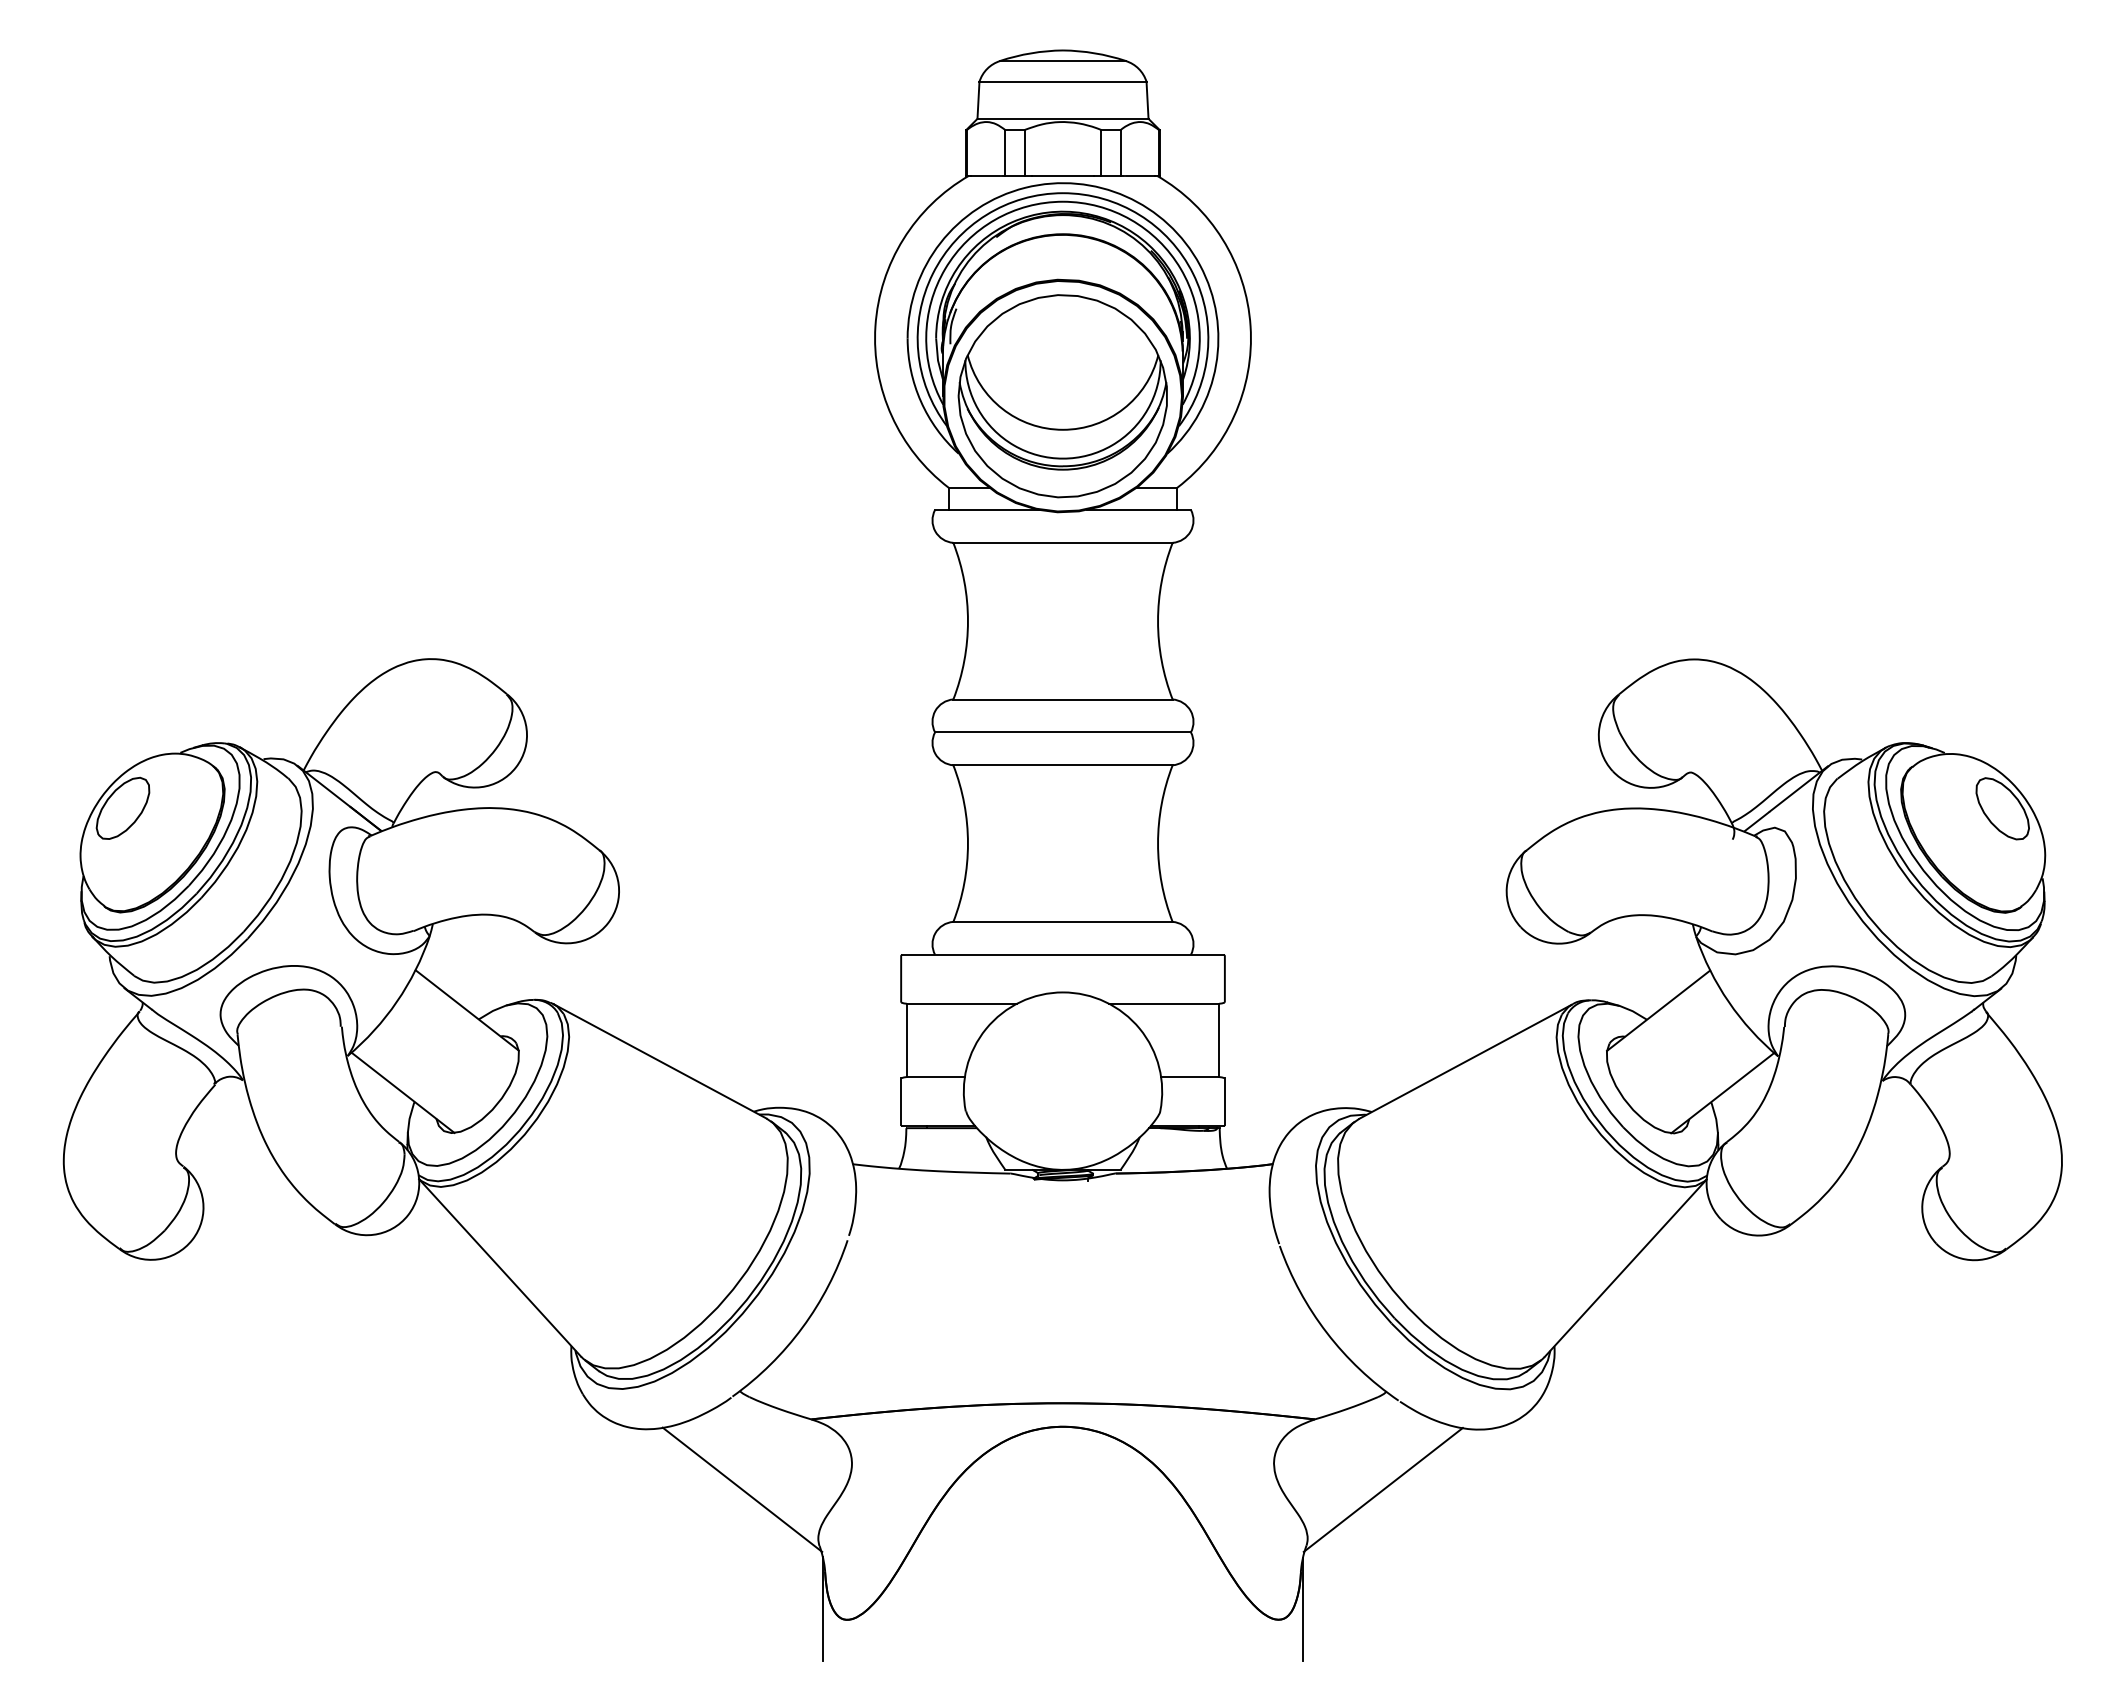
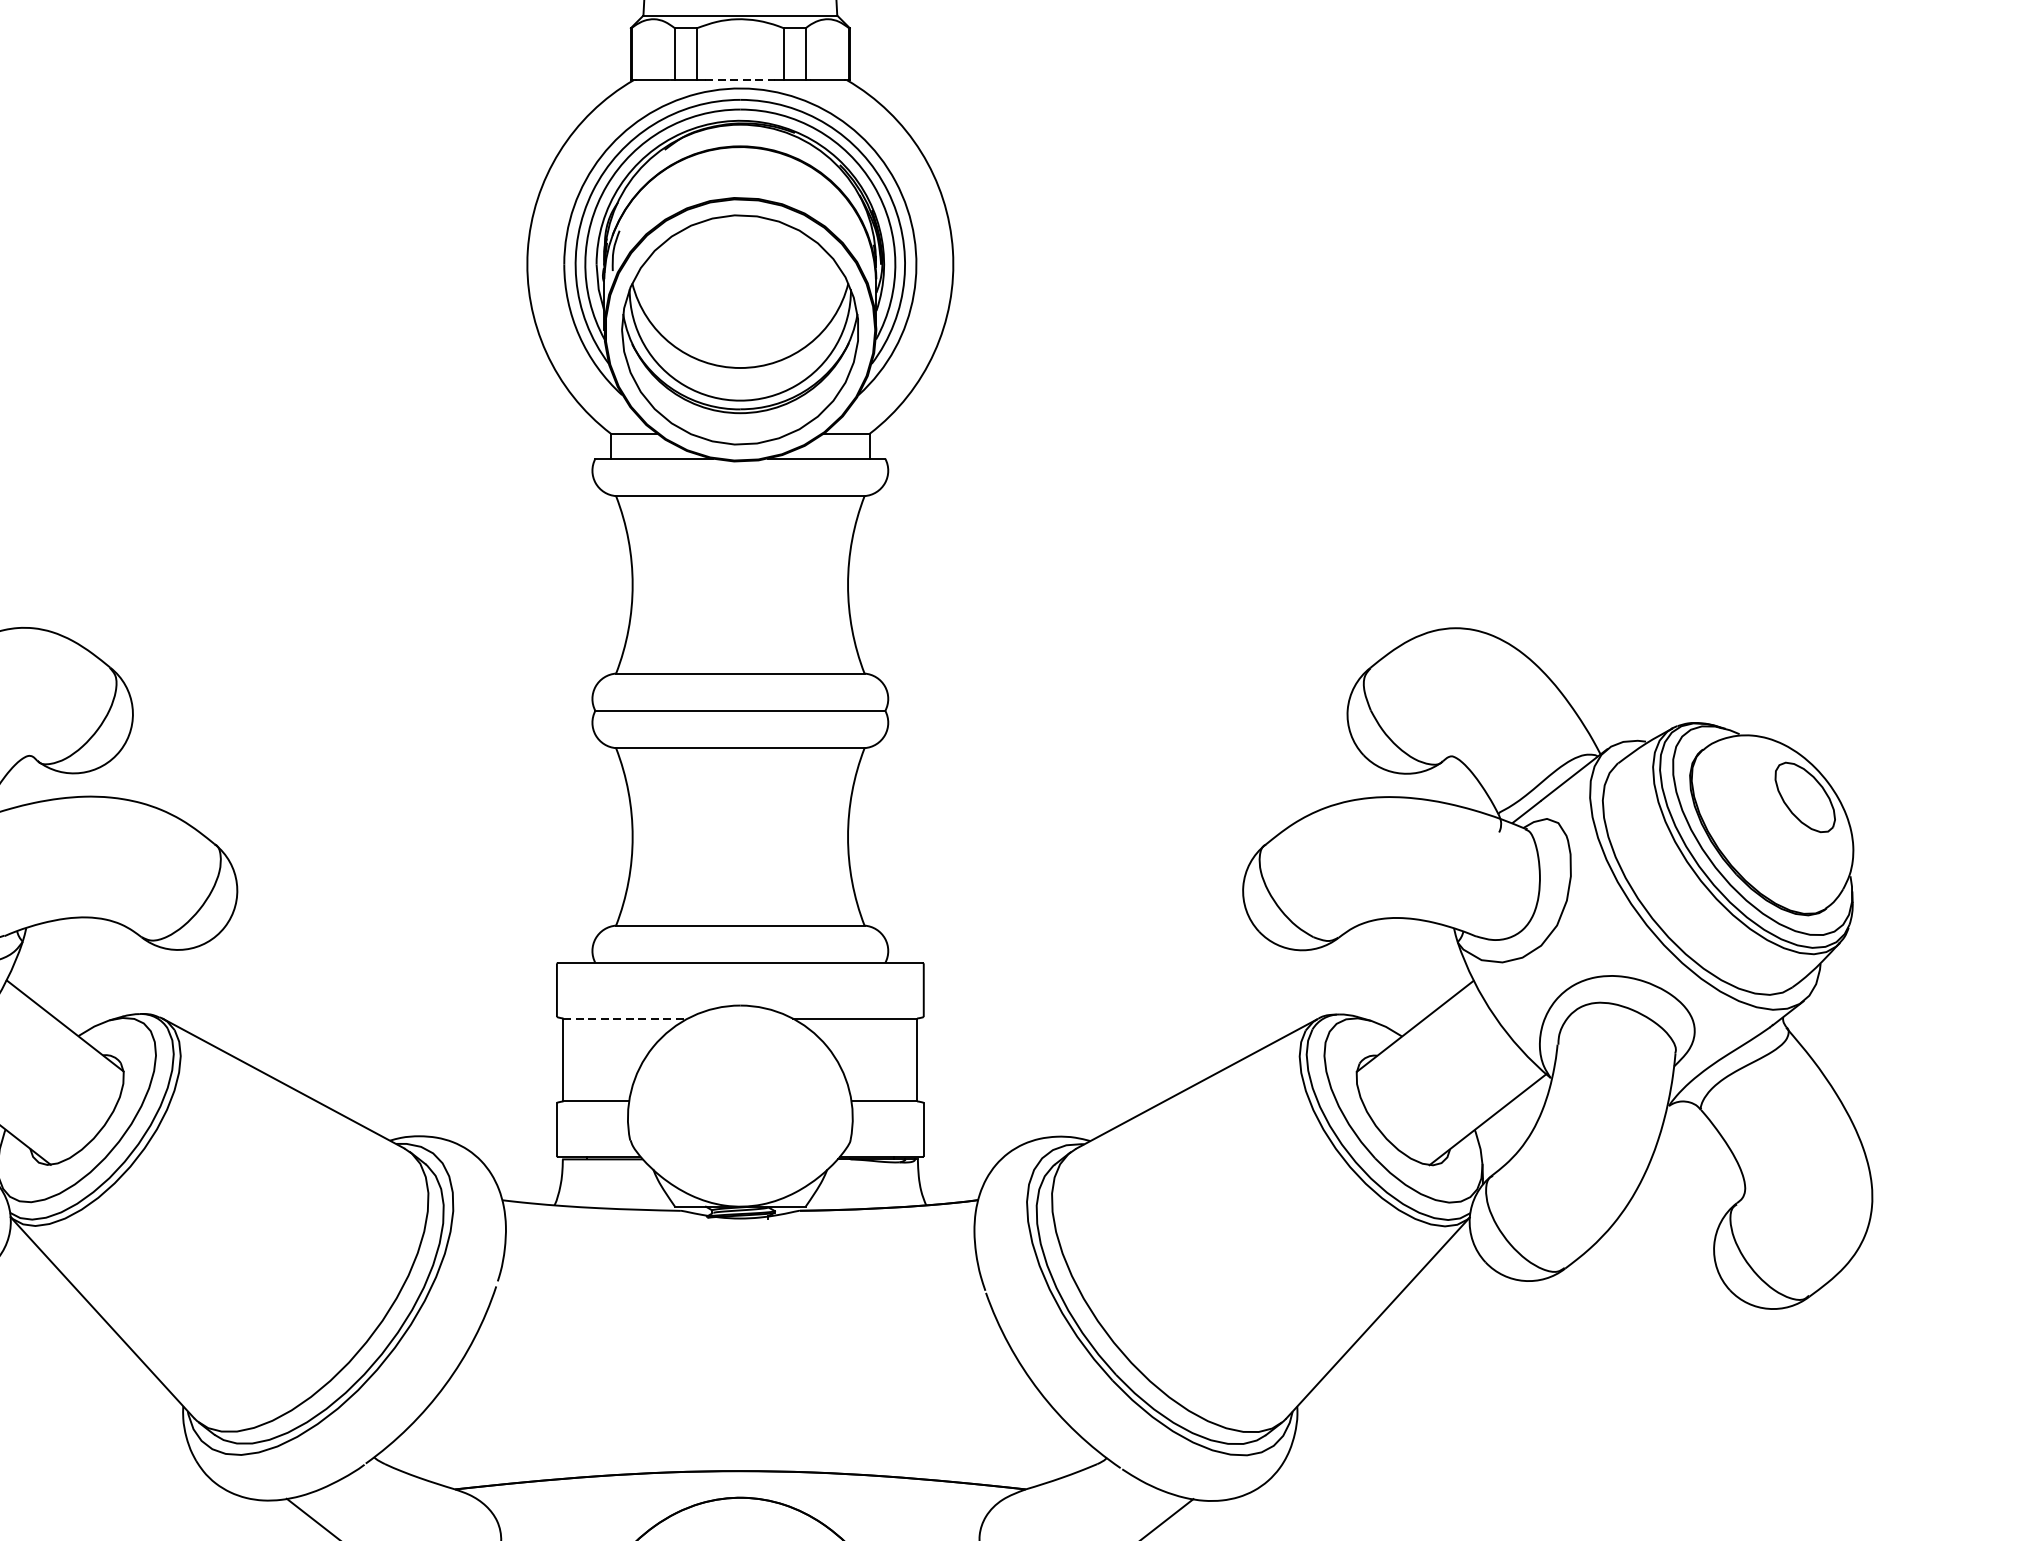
line: (1063, 175) -> (740, 79), solid -> dashed
line: (961, 1003) -> (625, 1018), solid -> dashed

